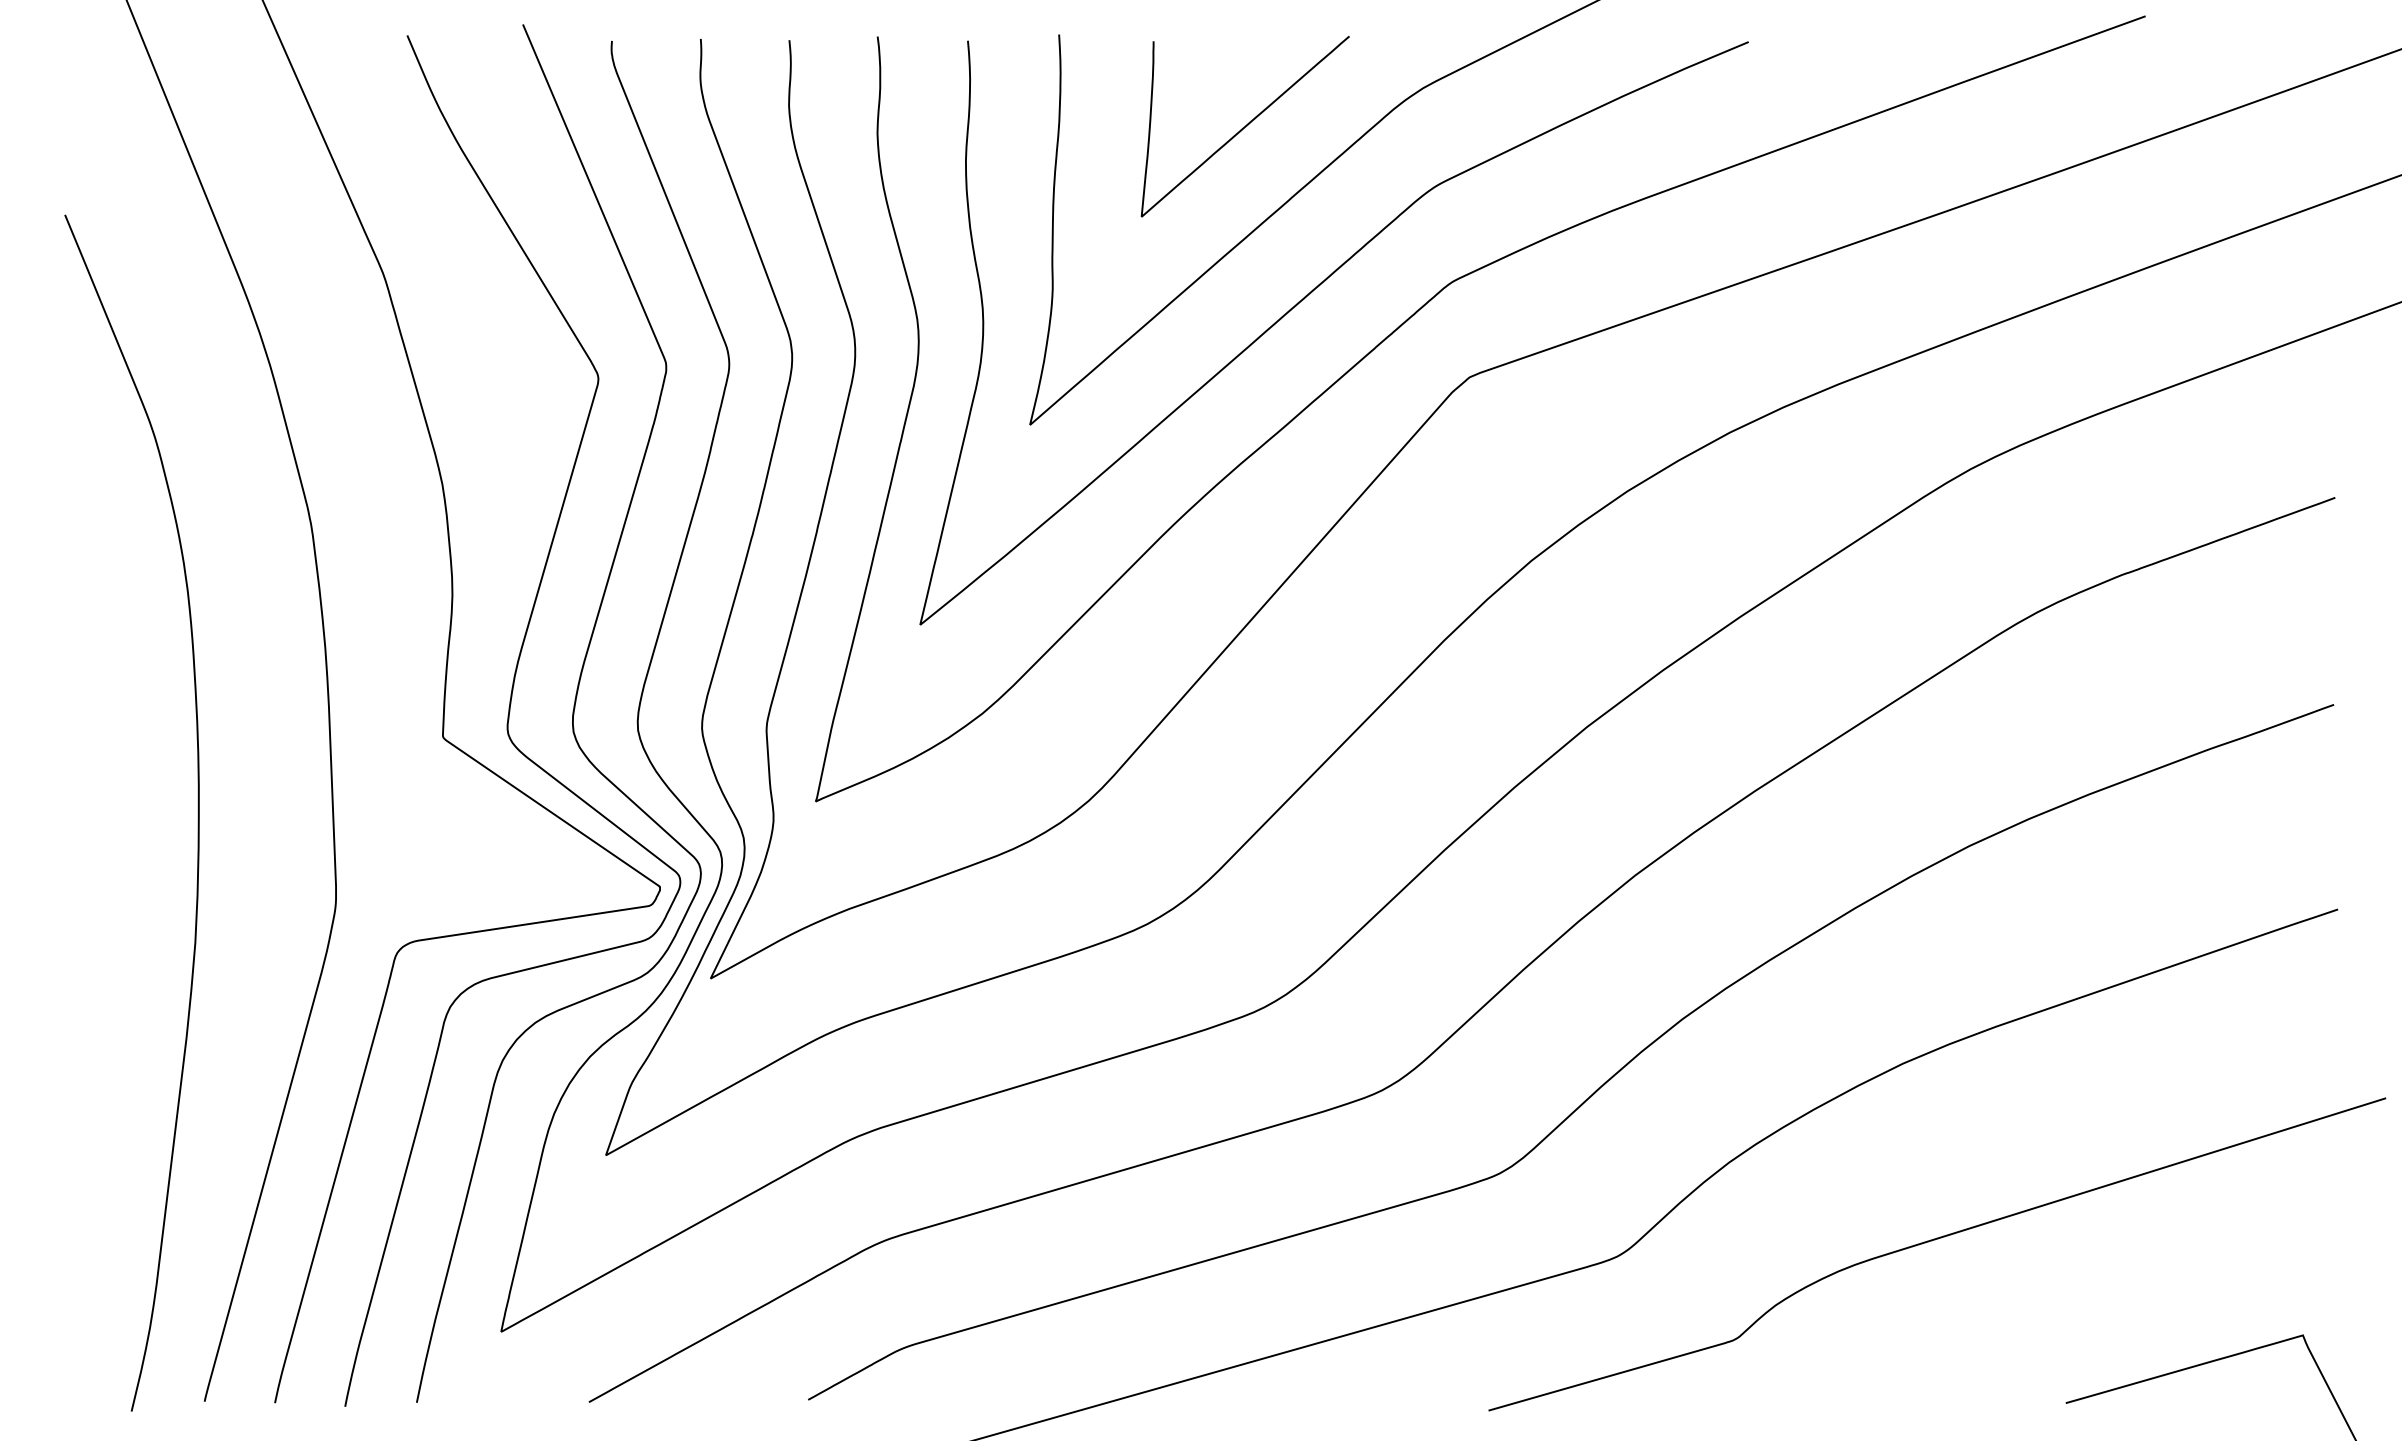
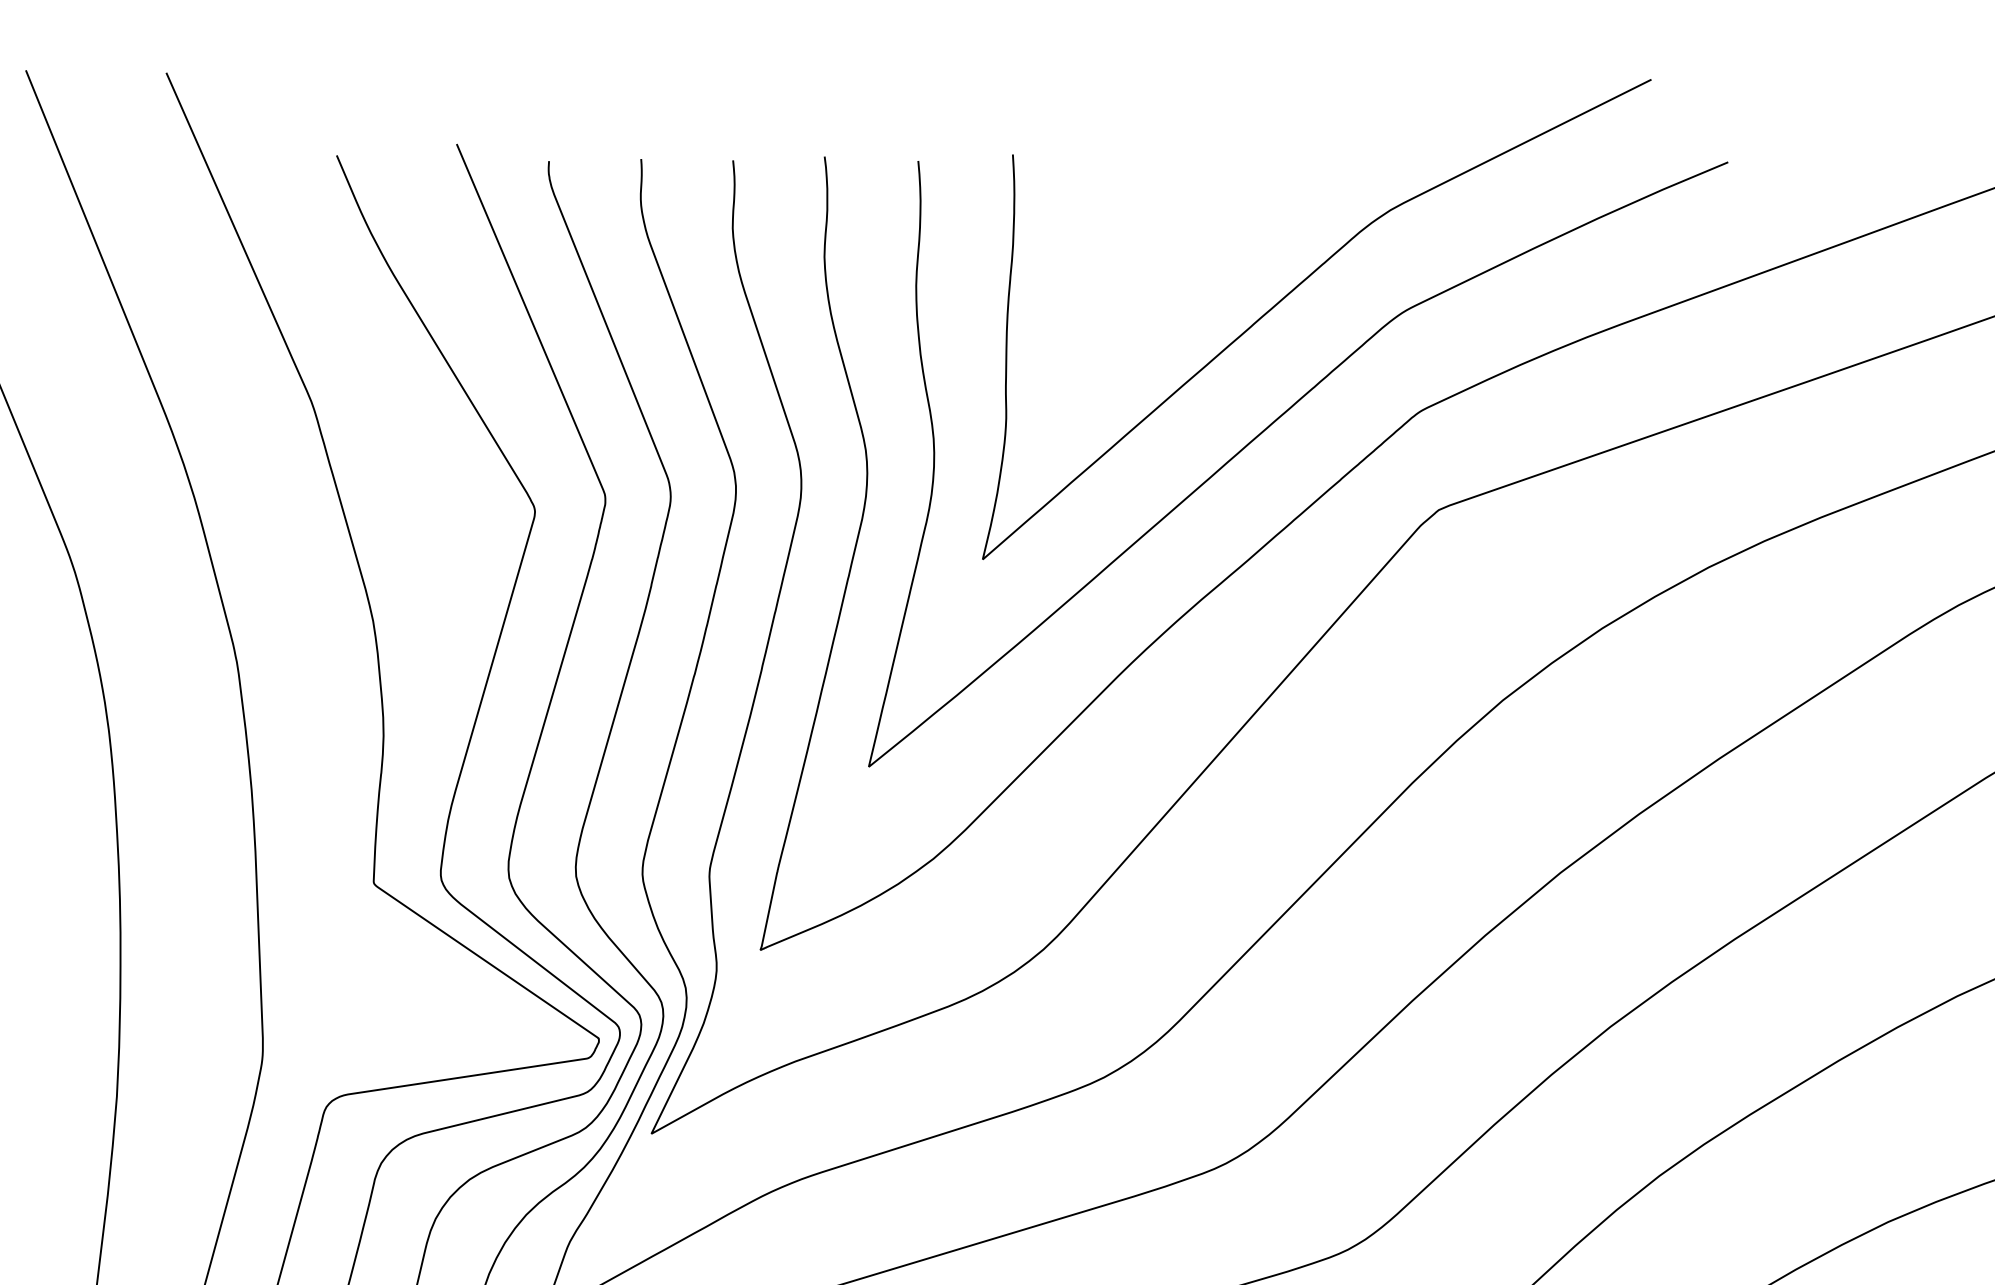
curve: (1244, 126) -> (1205, 249), removed

